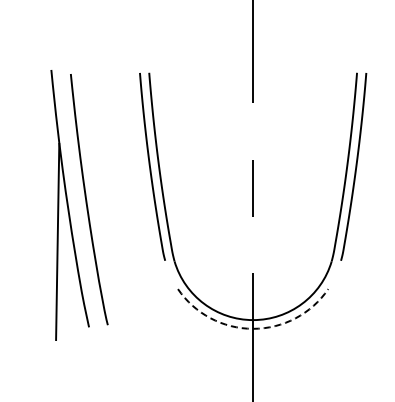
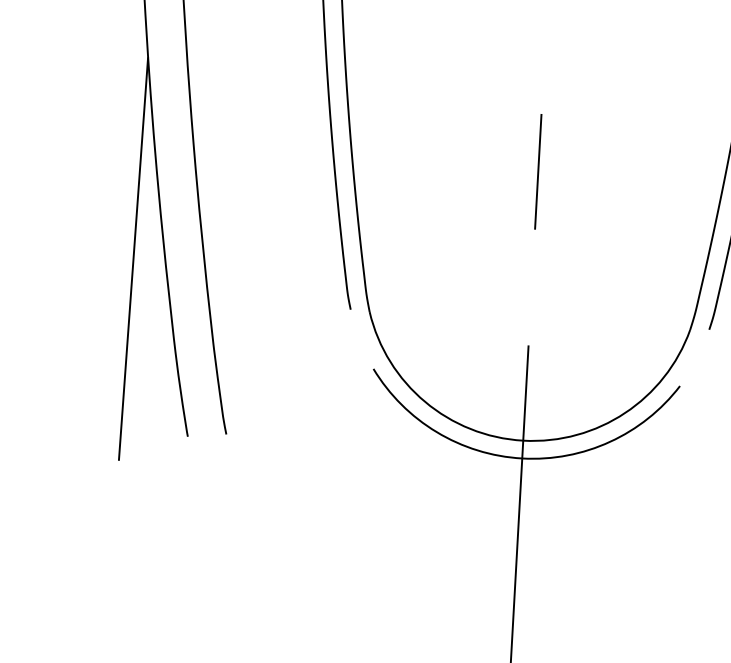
arc: (253, 328) -> (523, 457), dashed -> solid

